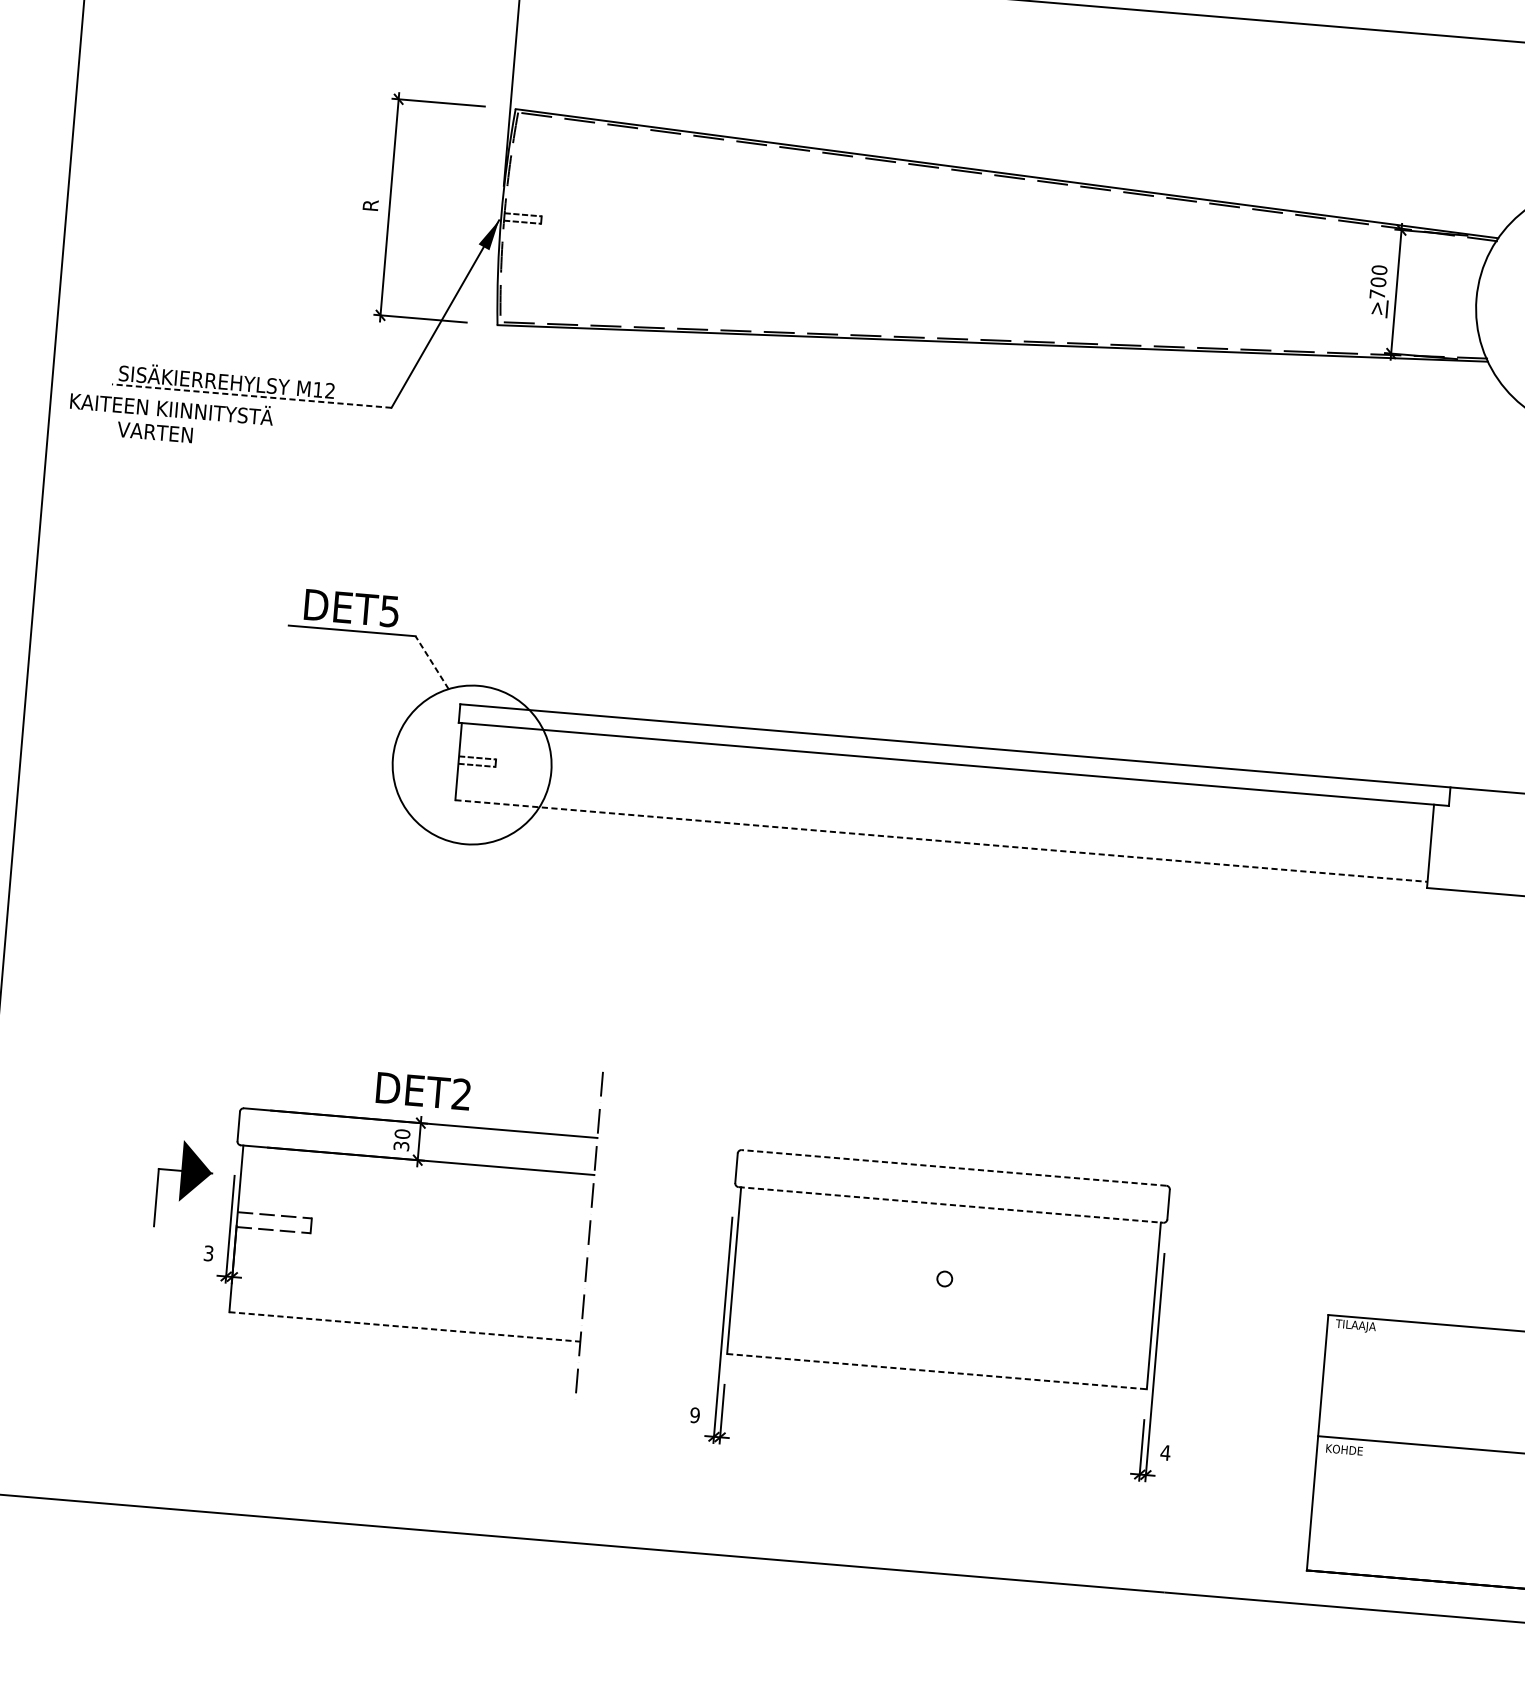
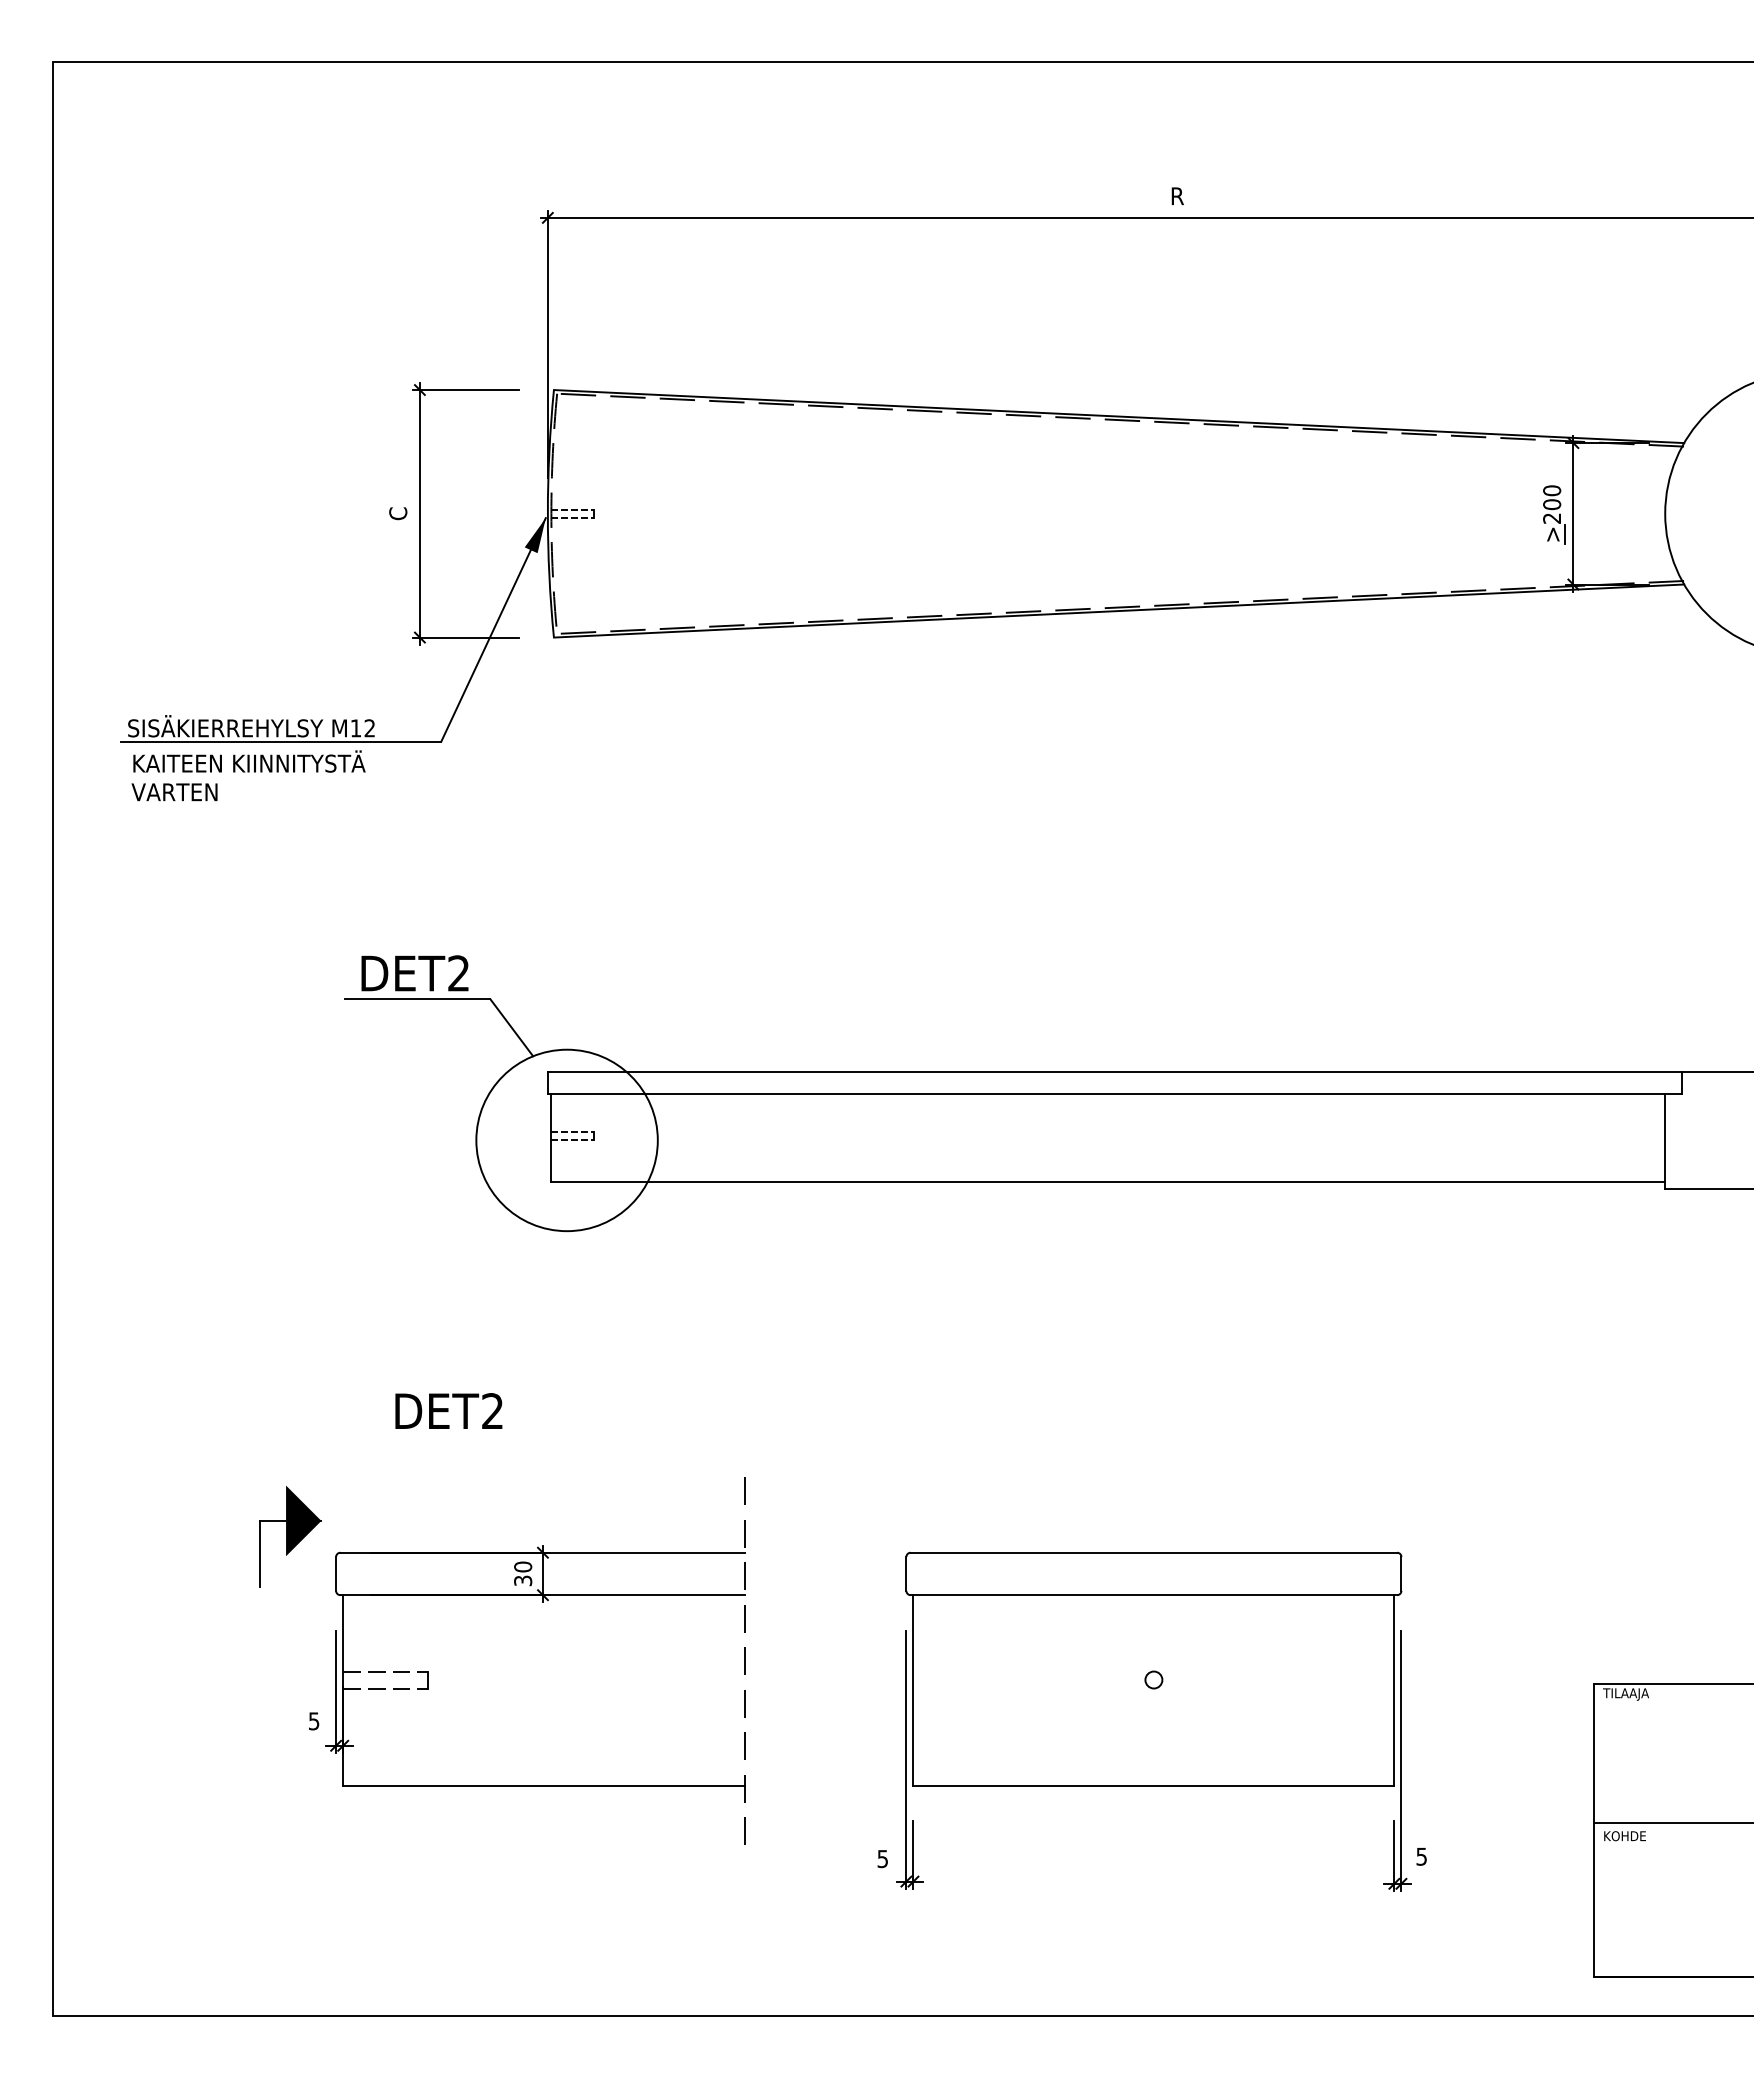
text: (370, 205) -> (398, 513), R -> C
text: (1376, 294) -> (1551, 518), 700 -> 200
line: (251, 395) -> (280, 741), dashed -> solid
text: (172, 407) -> (249, 761), moved
text: (389, 611) -> (458, 973), DET5 -> DET2
line: (431, 662) -> (511, 1027), dashed -> solid
line: (941, 841) -> (1108, 1182), dashed -> solid
text: (423, 1090) -> (448, 1410), moved
line: (953, 1167) -> (1153, 1552), dashed -> solid
part: (184, 1184) -> (290, 1536), moved
line: (951, 1205) -> (1154, 1595), dashed -> solid
text: (209, 1252) -> (314, 1720), 3 -> 5
line: (405, 1327) -> (544, 1786), dashed -> solid
line: (937, 1372) -> (1154, 1786), dashed -> solid
text: (694, 1414) -> (882, 1858), 9 -> 5
text: (1165, 1452) -> (1421, 1856), 4 -> 5

